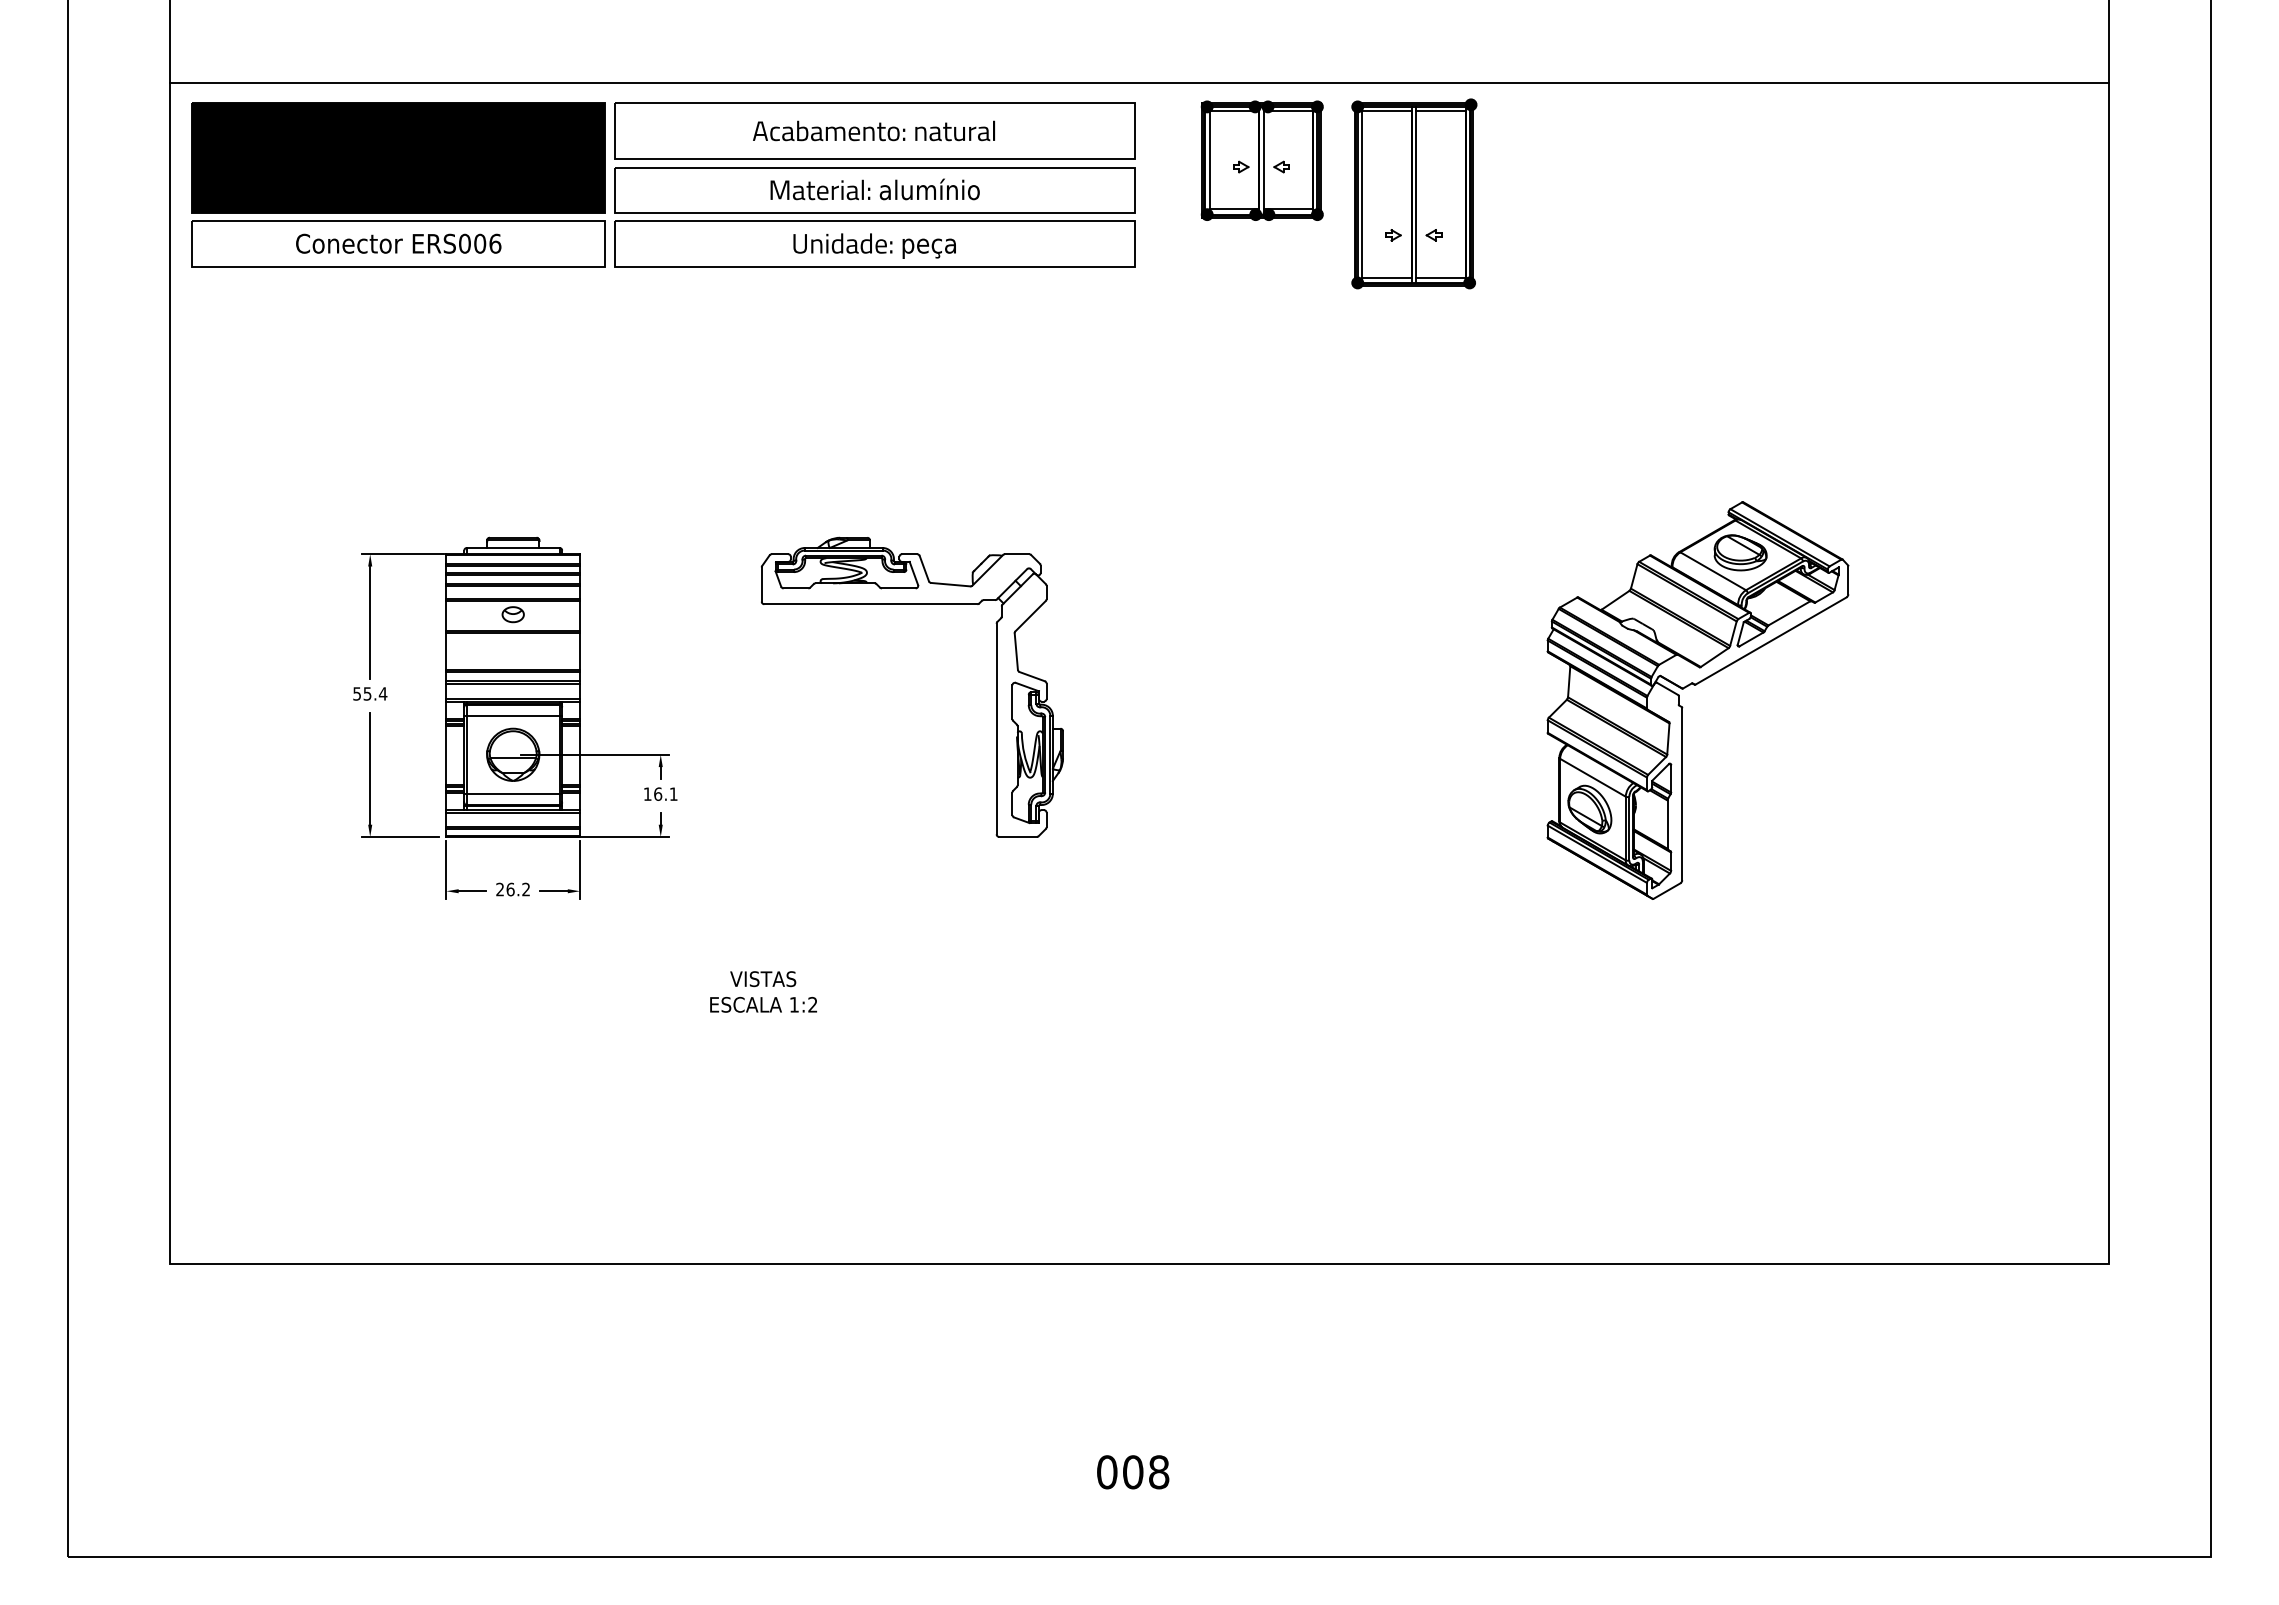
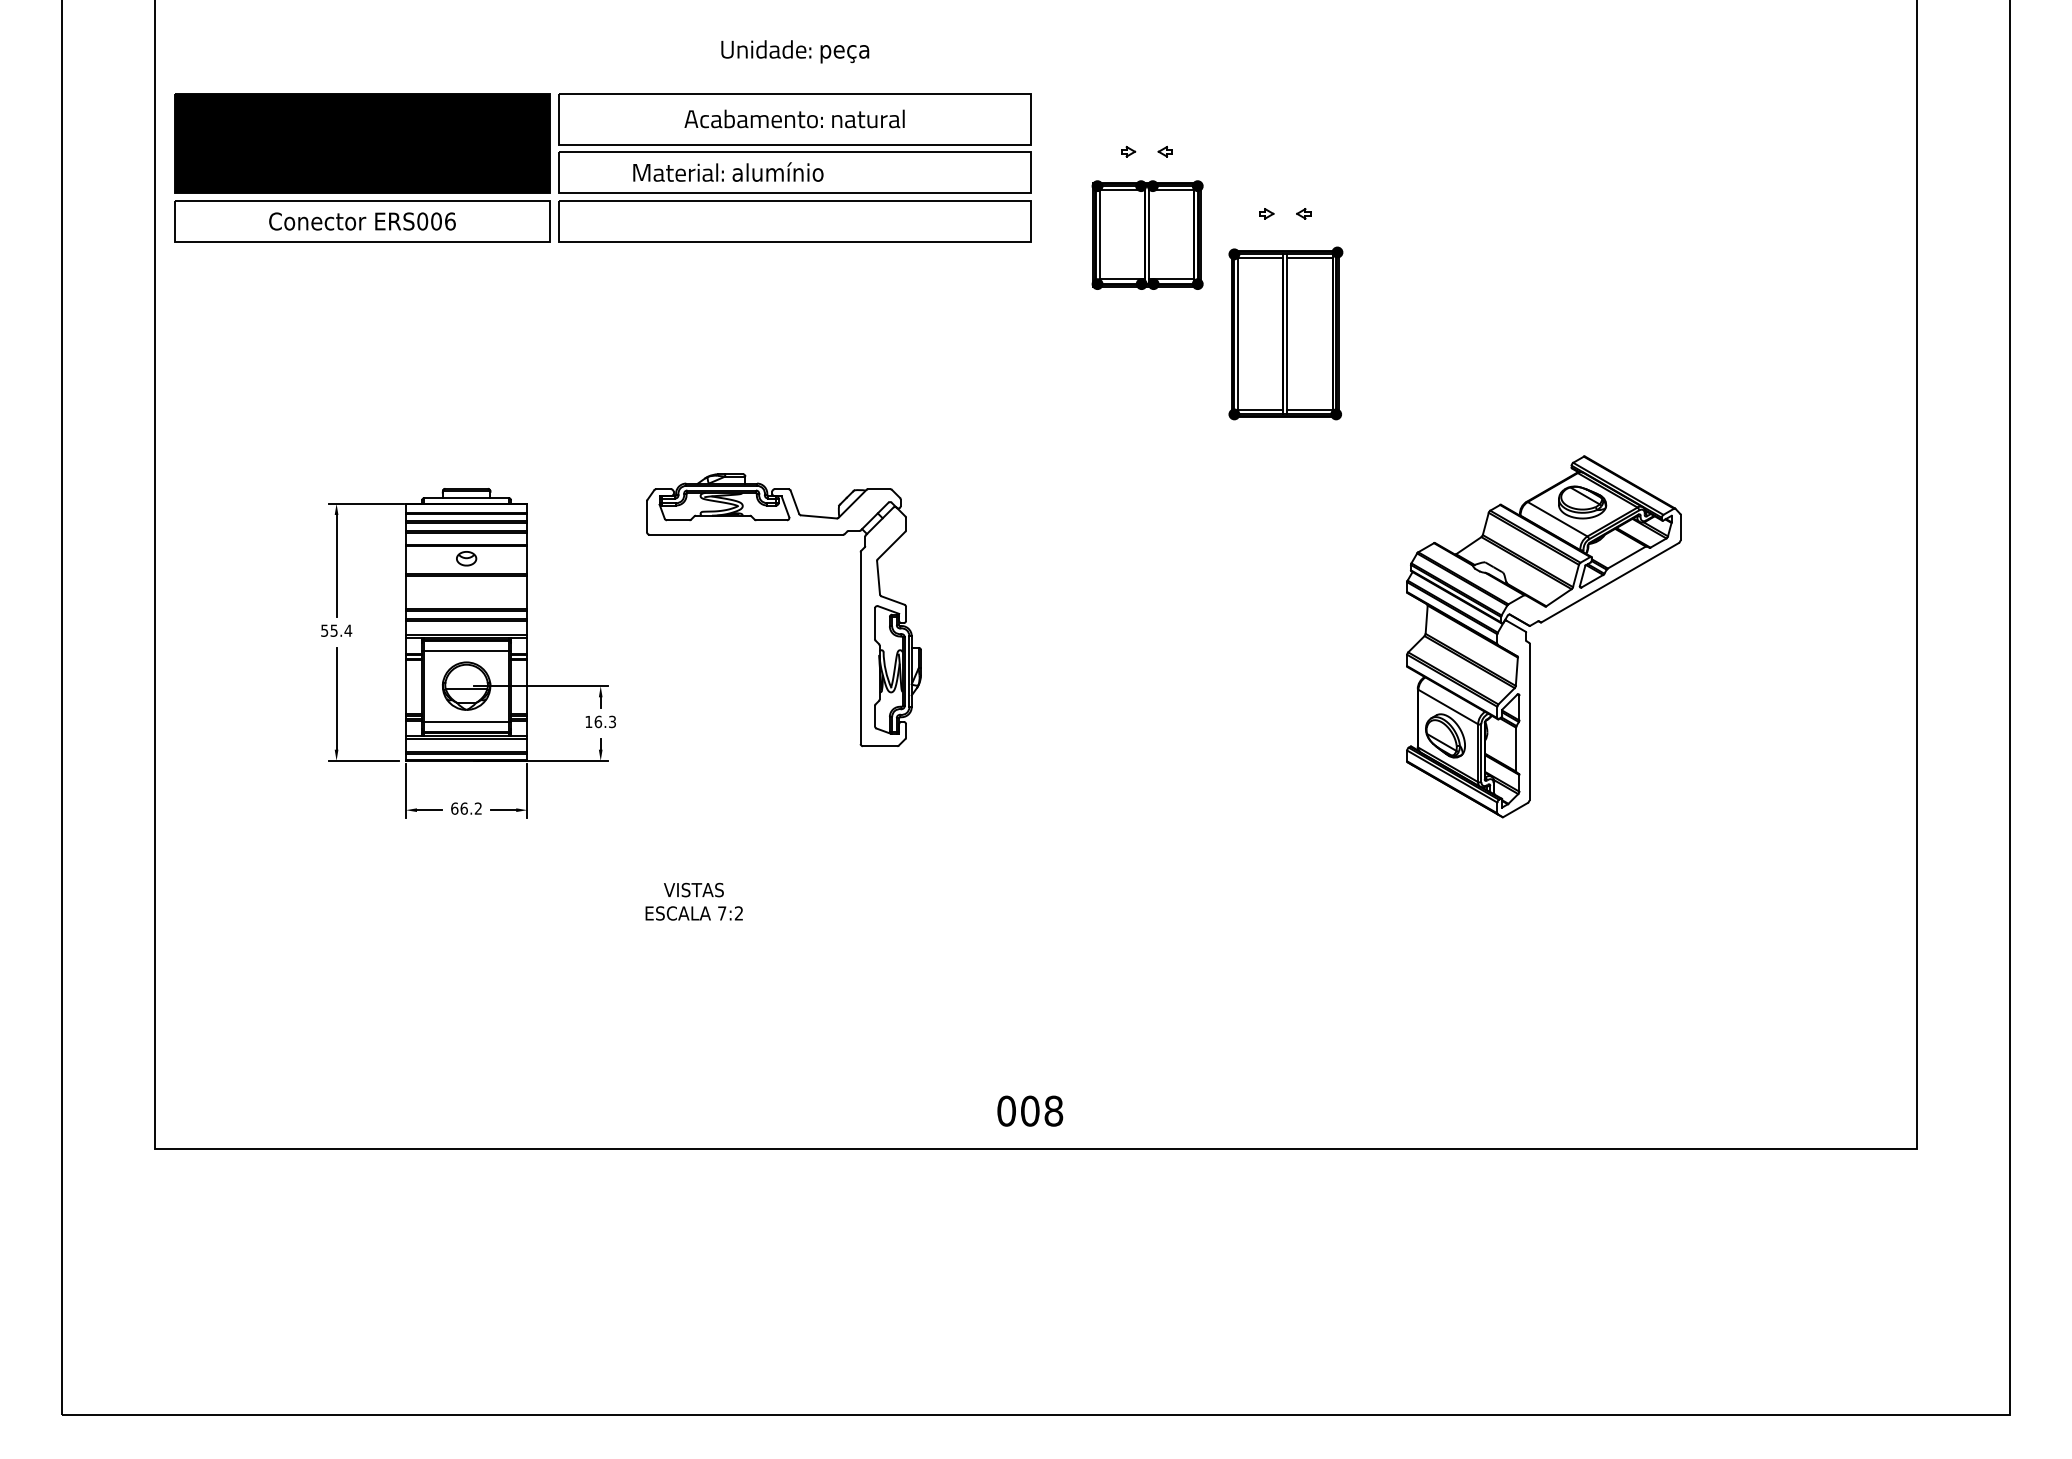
line: (1139, 82) -> (1036, 74), removed
part: (1261, 160) -> (1146, 234), moved
text: (874, 189) -> (727, 172), moved
part: (1414, 193) -> (1286, 333), moved
text: (874, 245) -> (795, 51), moved
part: (911, 604) -> (783, 534), moved
text: (673, 793) -> (612, 721), 16.1 -> 16.3
text: (500, 889) -> (455, 808), 26.2 -> 66.2
text: (794, 1004) -> (722, 913), 1:2 -> 7:2
text: (1133, 1472) -> (1030, 1111), moved

